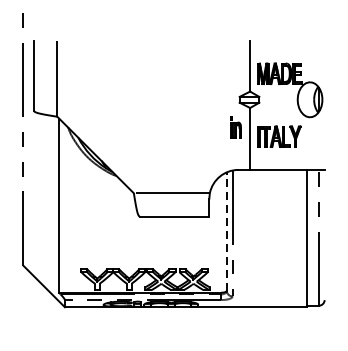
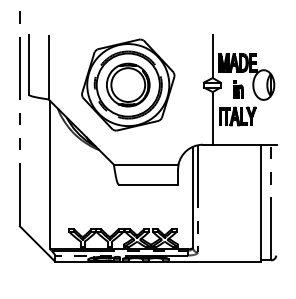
part: (151, 99) -> (128, 84), added
part: (235, 127) -> (238, 89), moved
line: (226, 230) -> (192, 196), dashed -> solid

